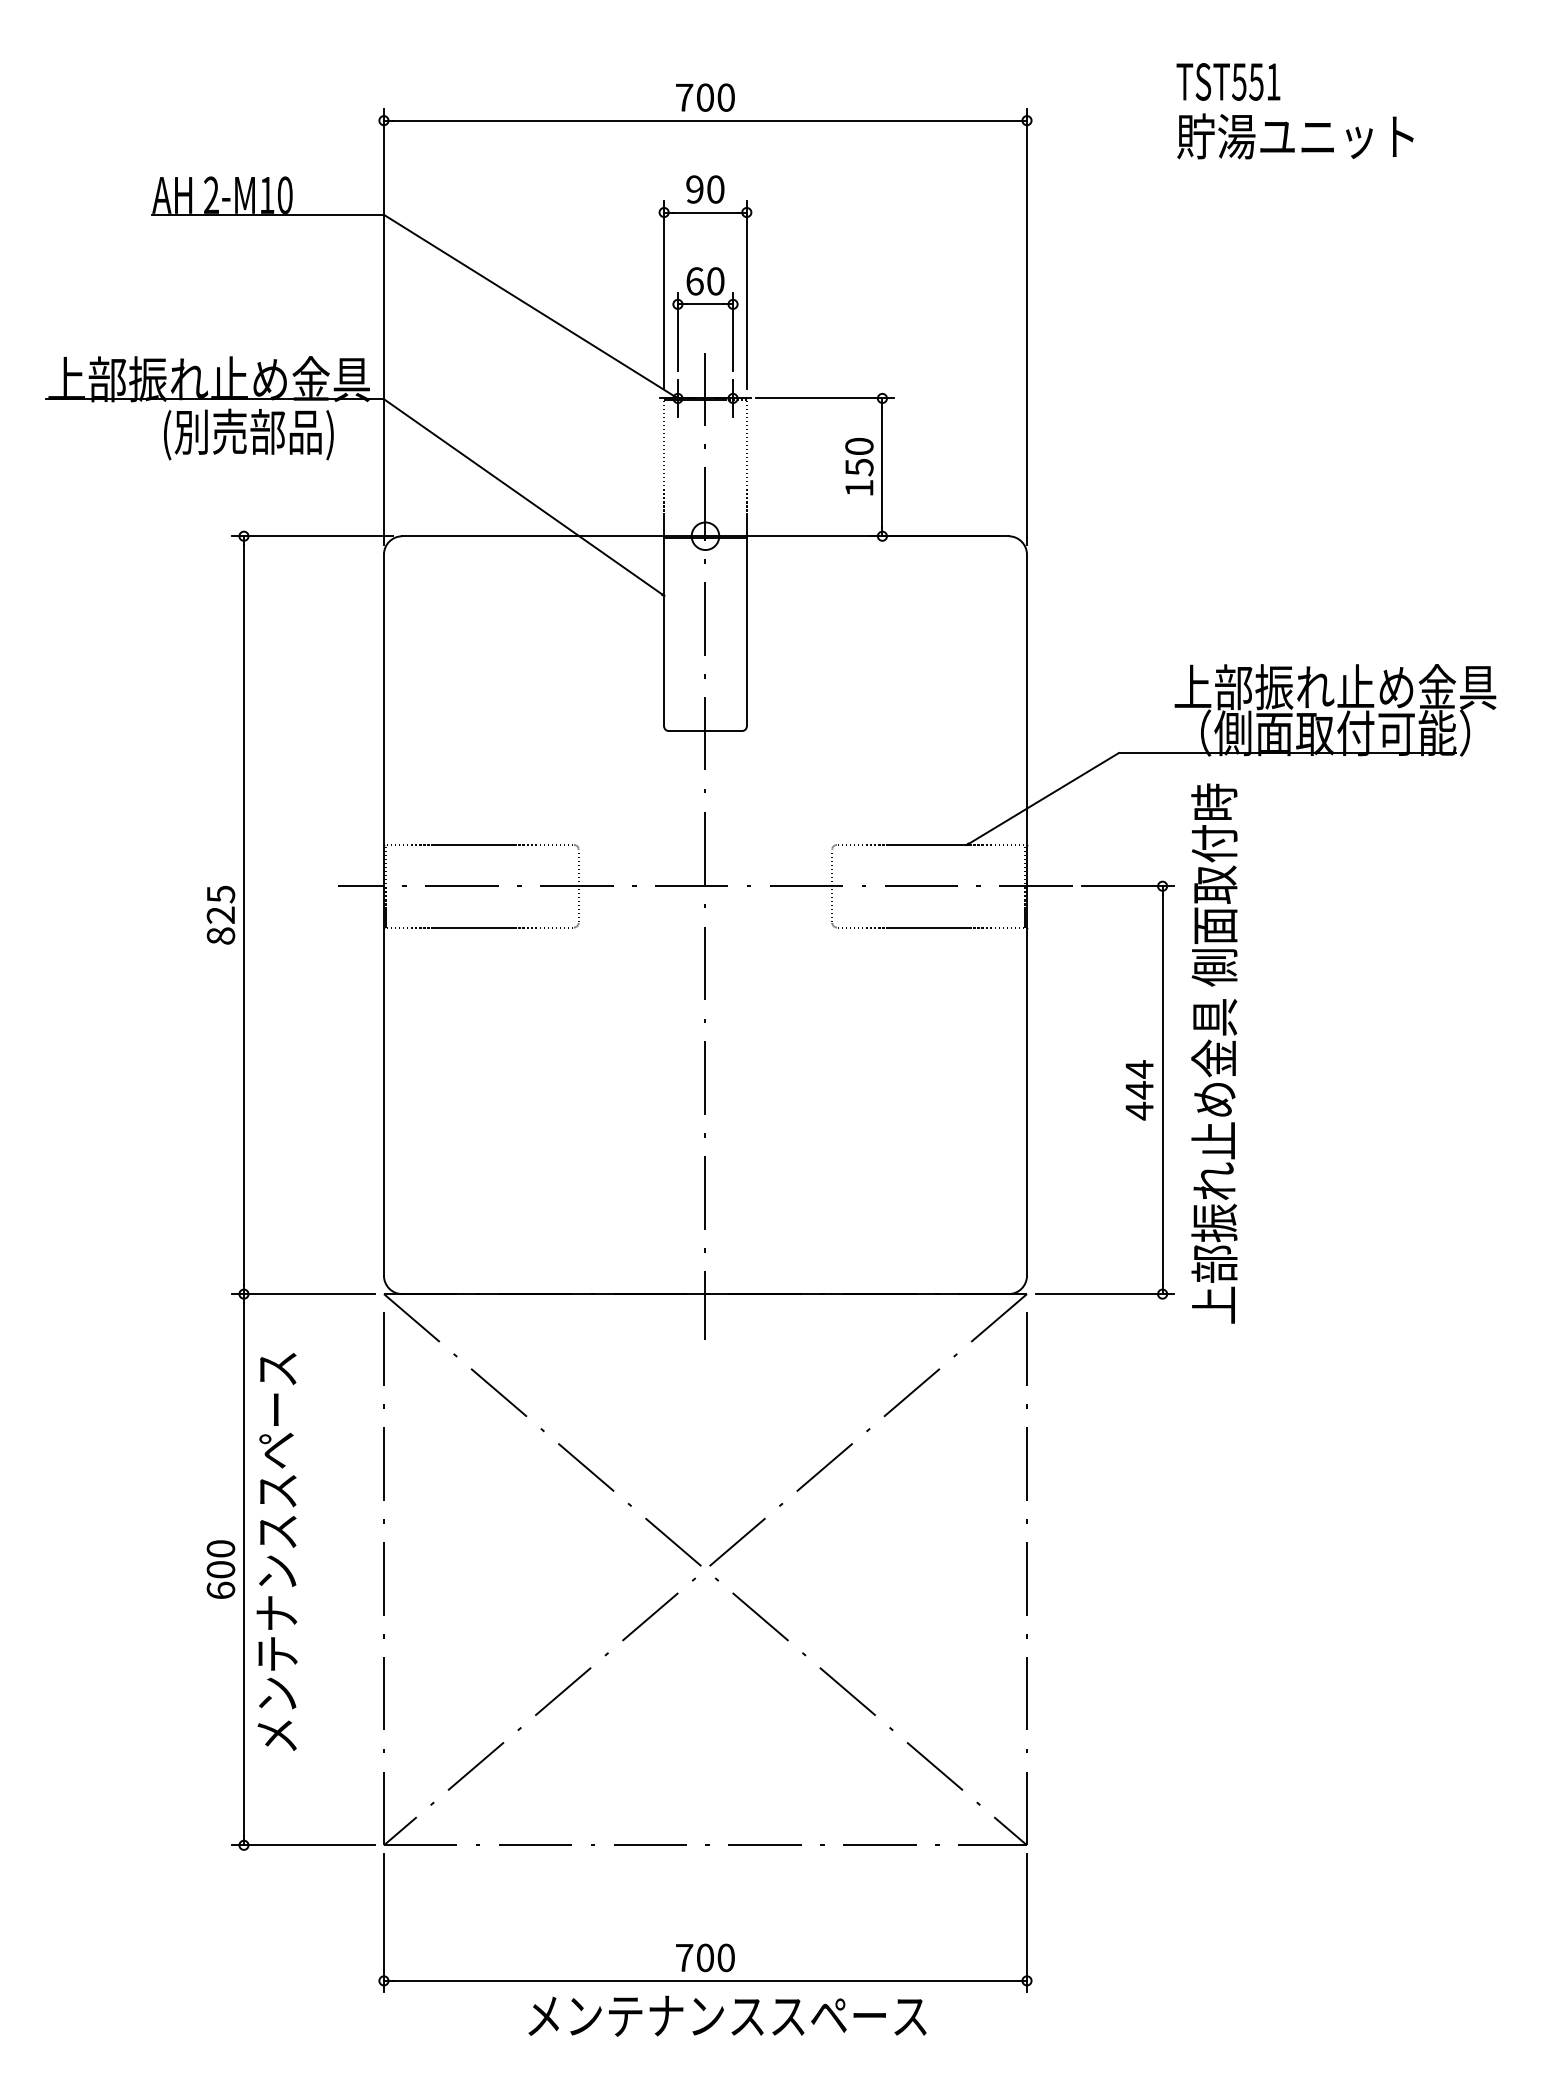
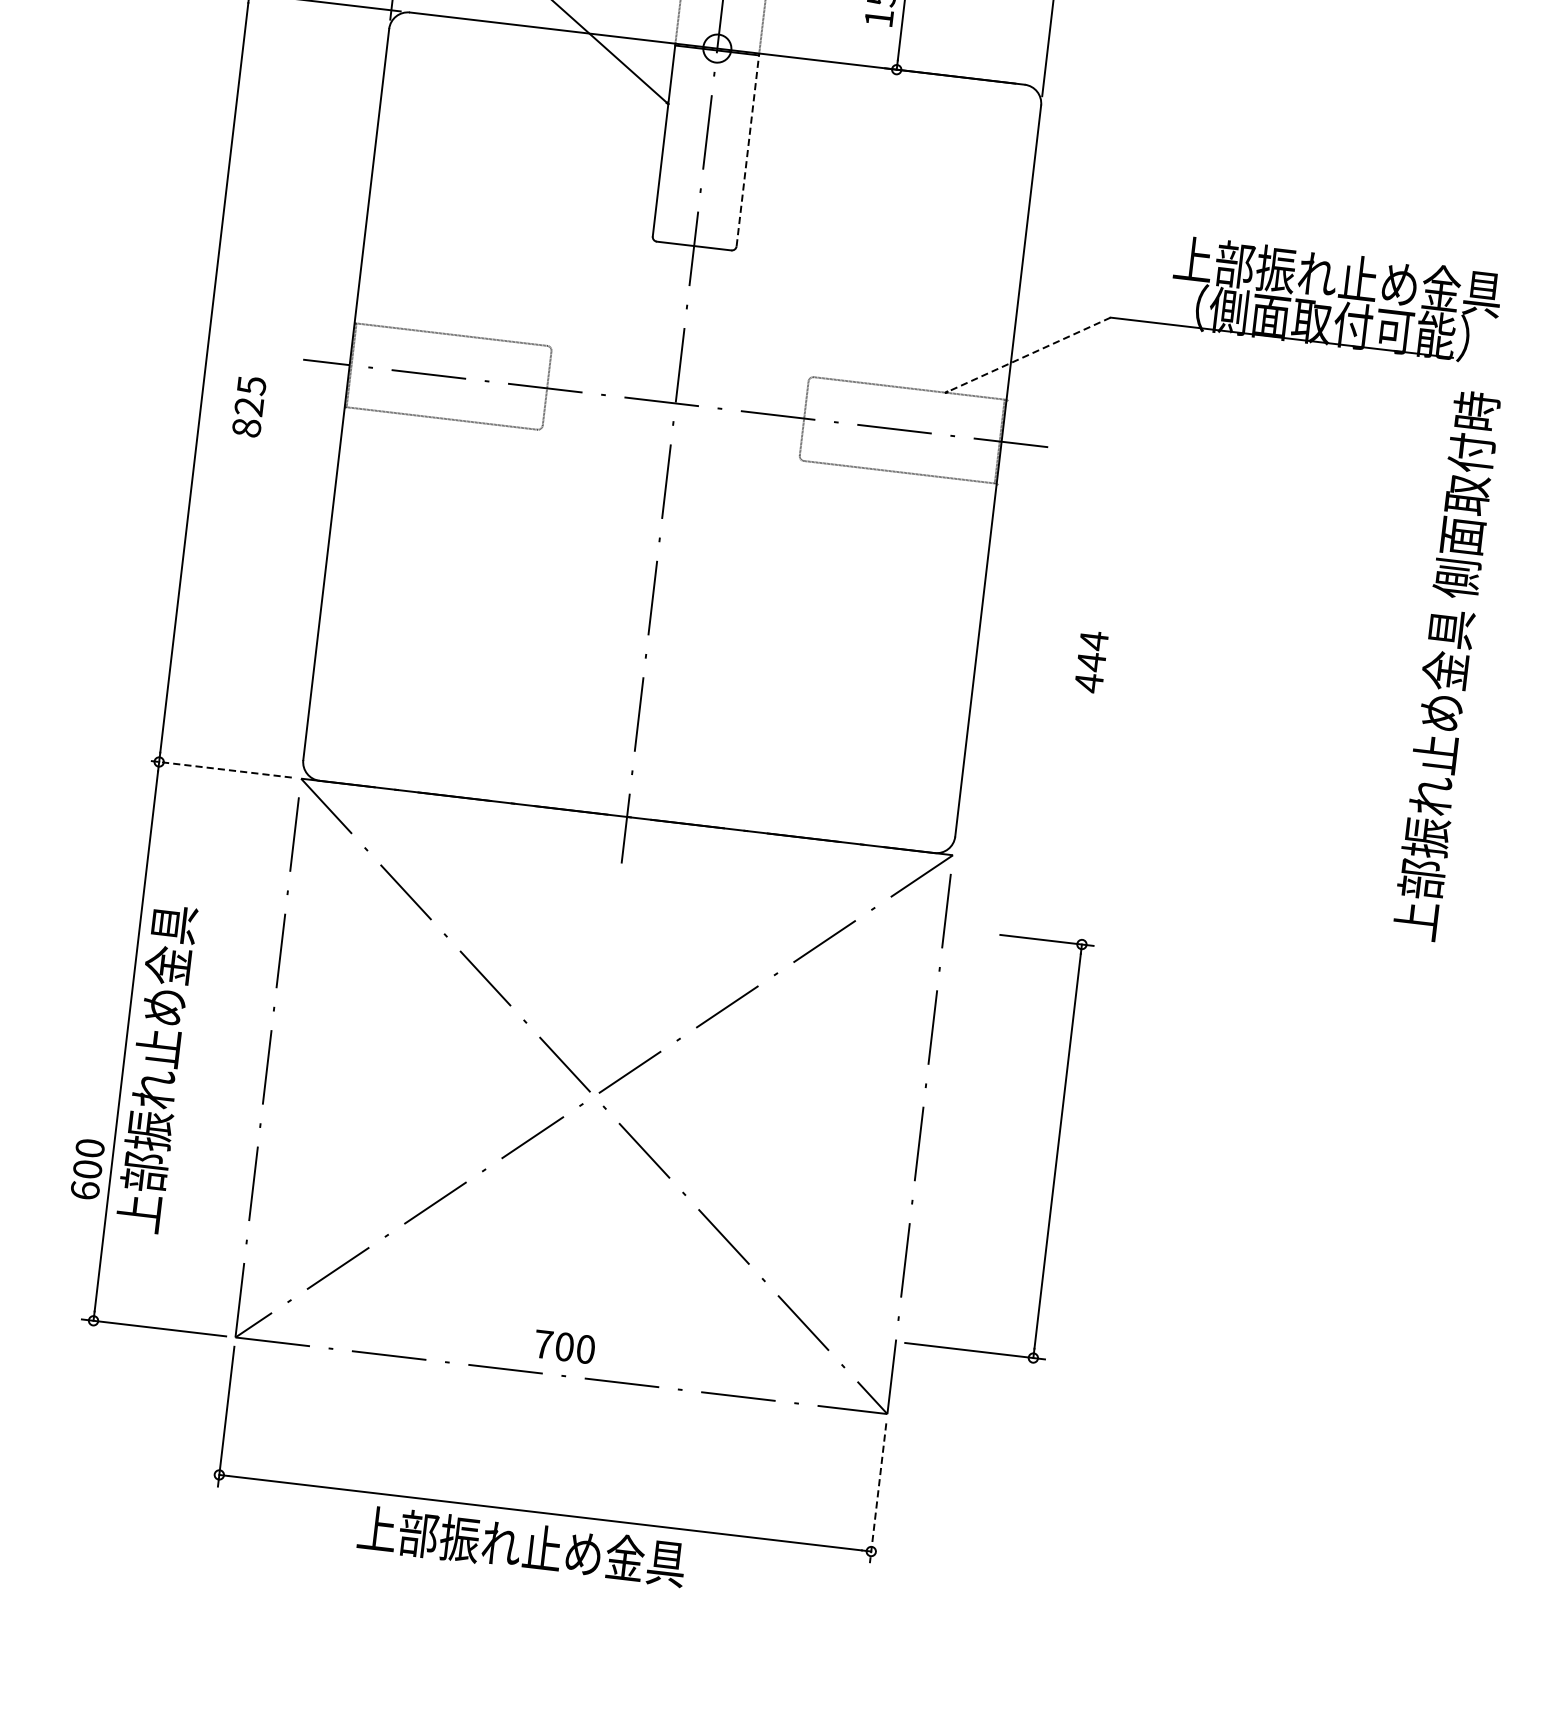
line: (746, 630) -> (747, 149), solid -> dashed
line: (1042, 798) -> (1027, 354), solid -> dashed
text: (220, 915) -> (248, 407), moved
text: (1214, 1053) -> (1446, 665), moved
part: (1162, 1089) -> (1057, 1150), moved
line: (303, 1294) -> (219, 769), solid -> dashed
text: (276, 1553) -> (161, 1028), メンテナンススペース -> 上部振れ止め金具
text: (220, 1569) -> (87, 1169), moved
line: (1027, 1923) -> (878, 1493), solid -> dashed
text: (705, 1957) -> (564, 1346), moved
text: (725, 2015) -> (561, 1550), メンテナンススペース -> 上部振れ止め金具

